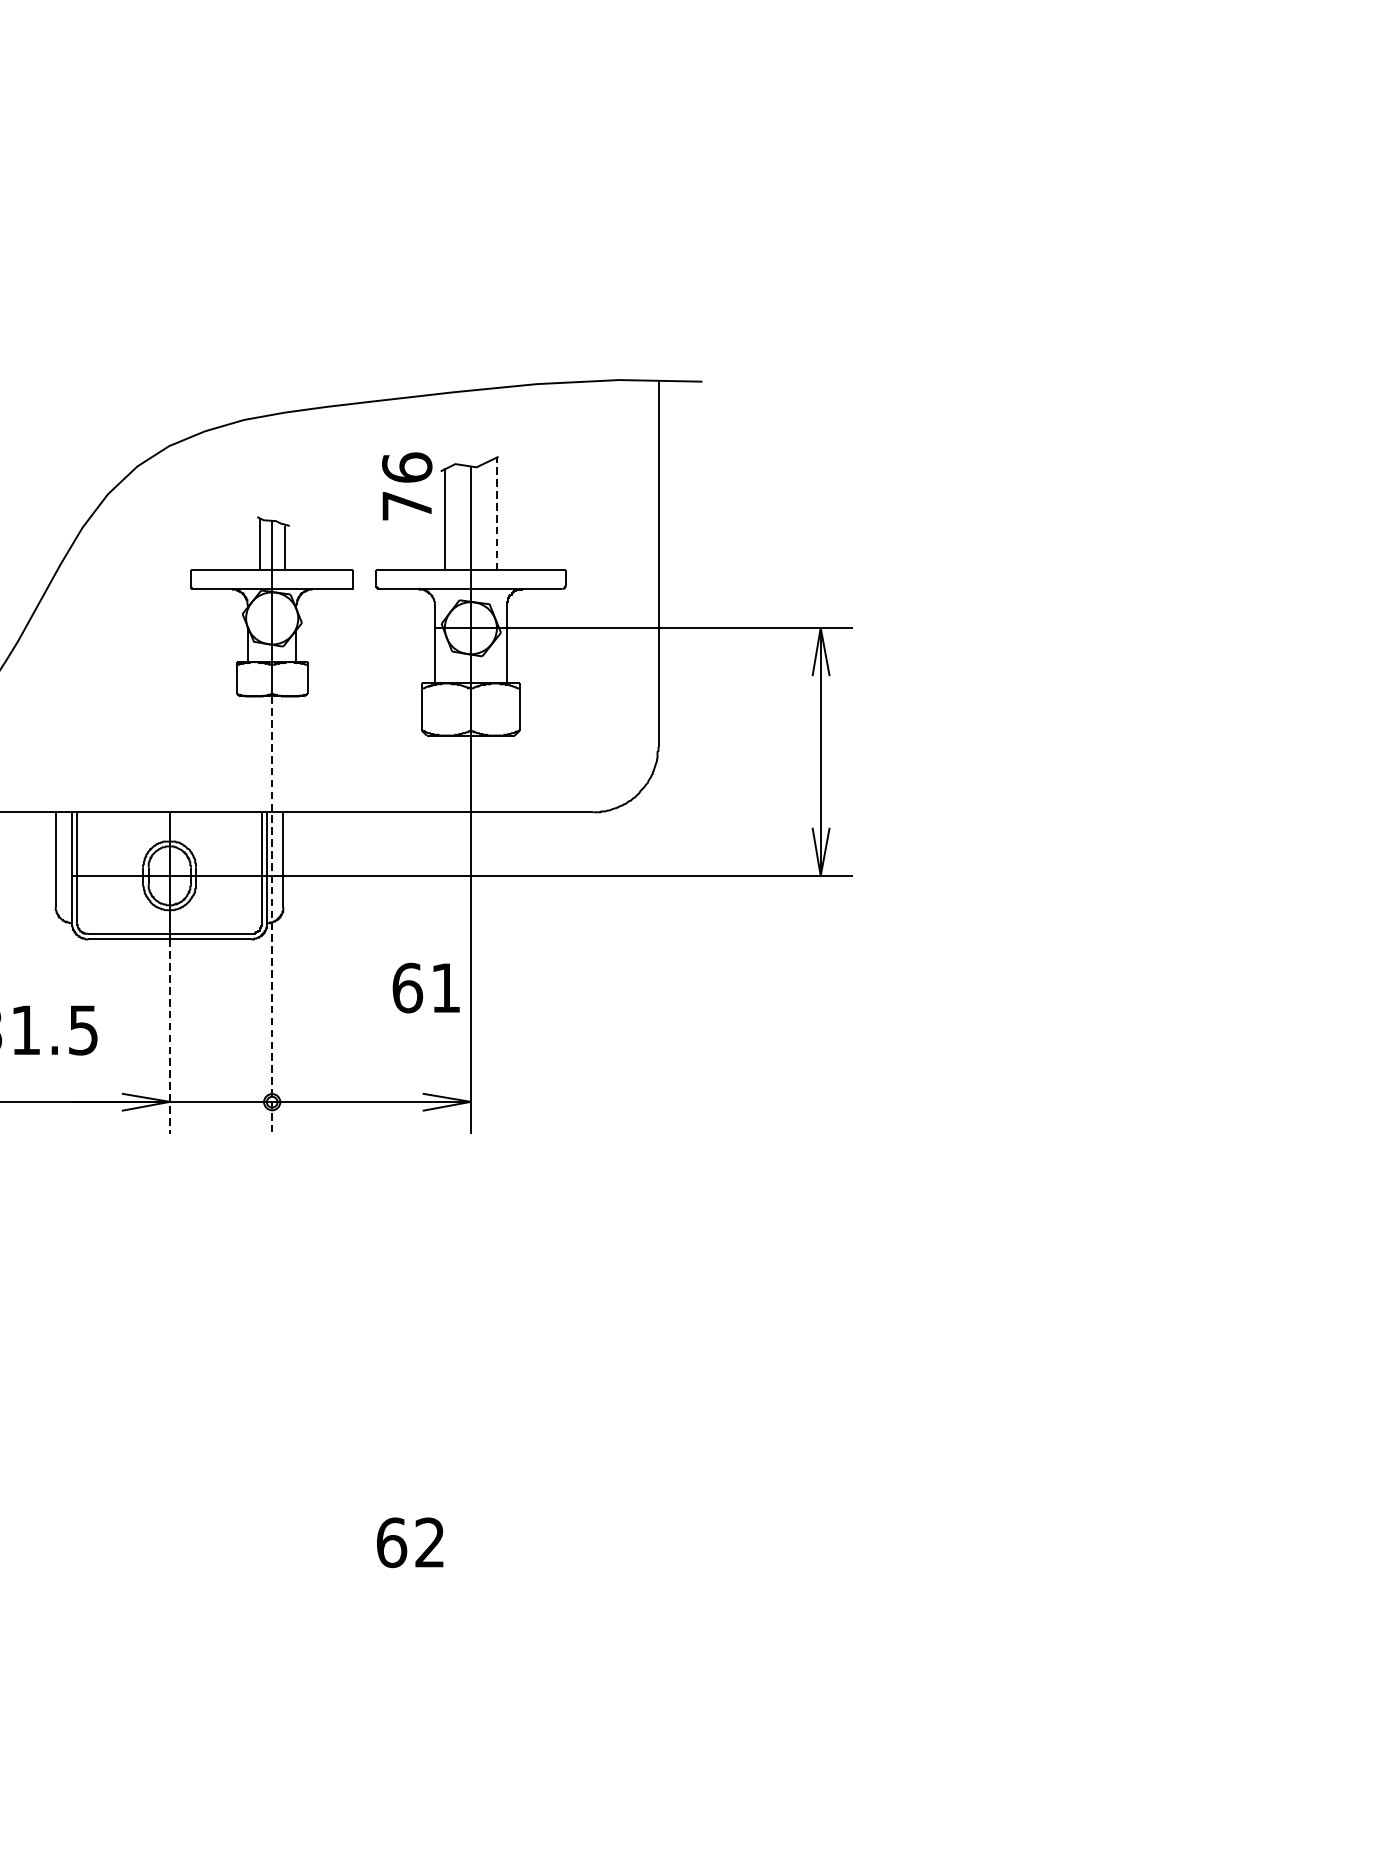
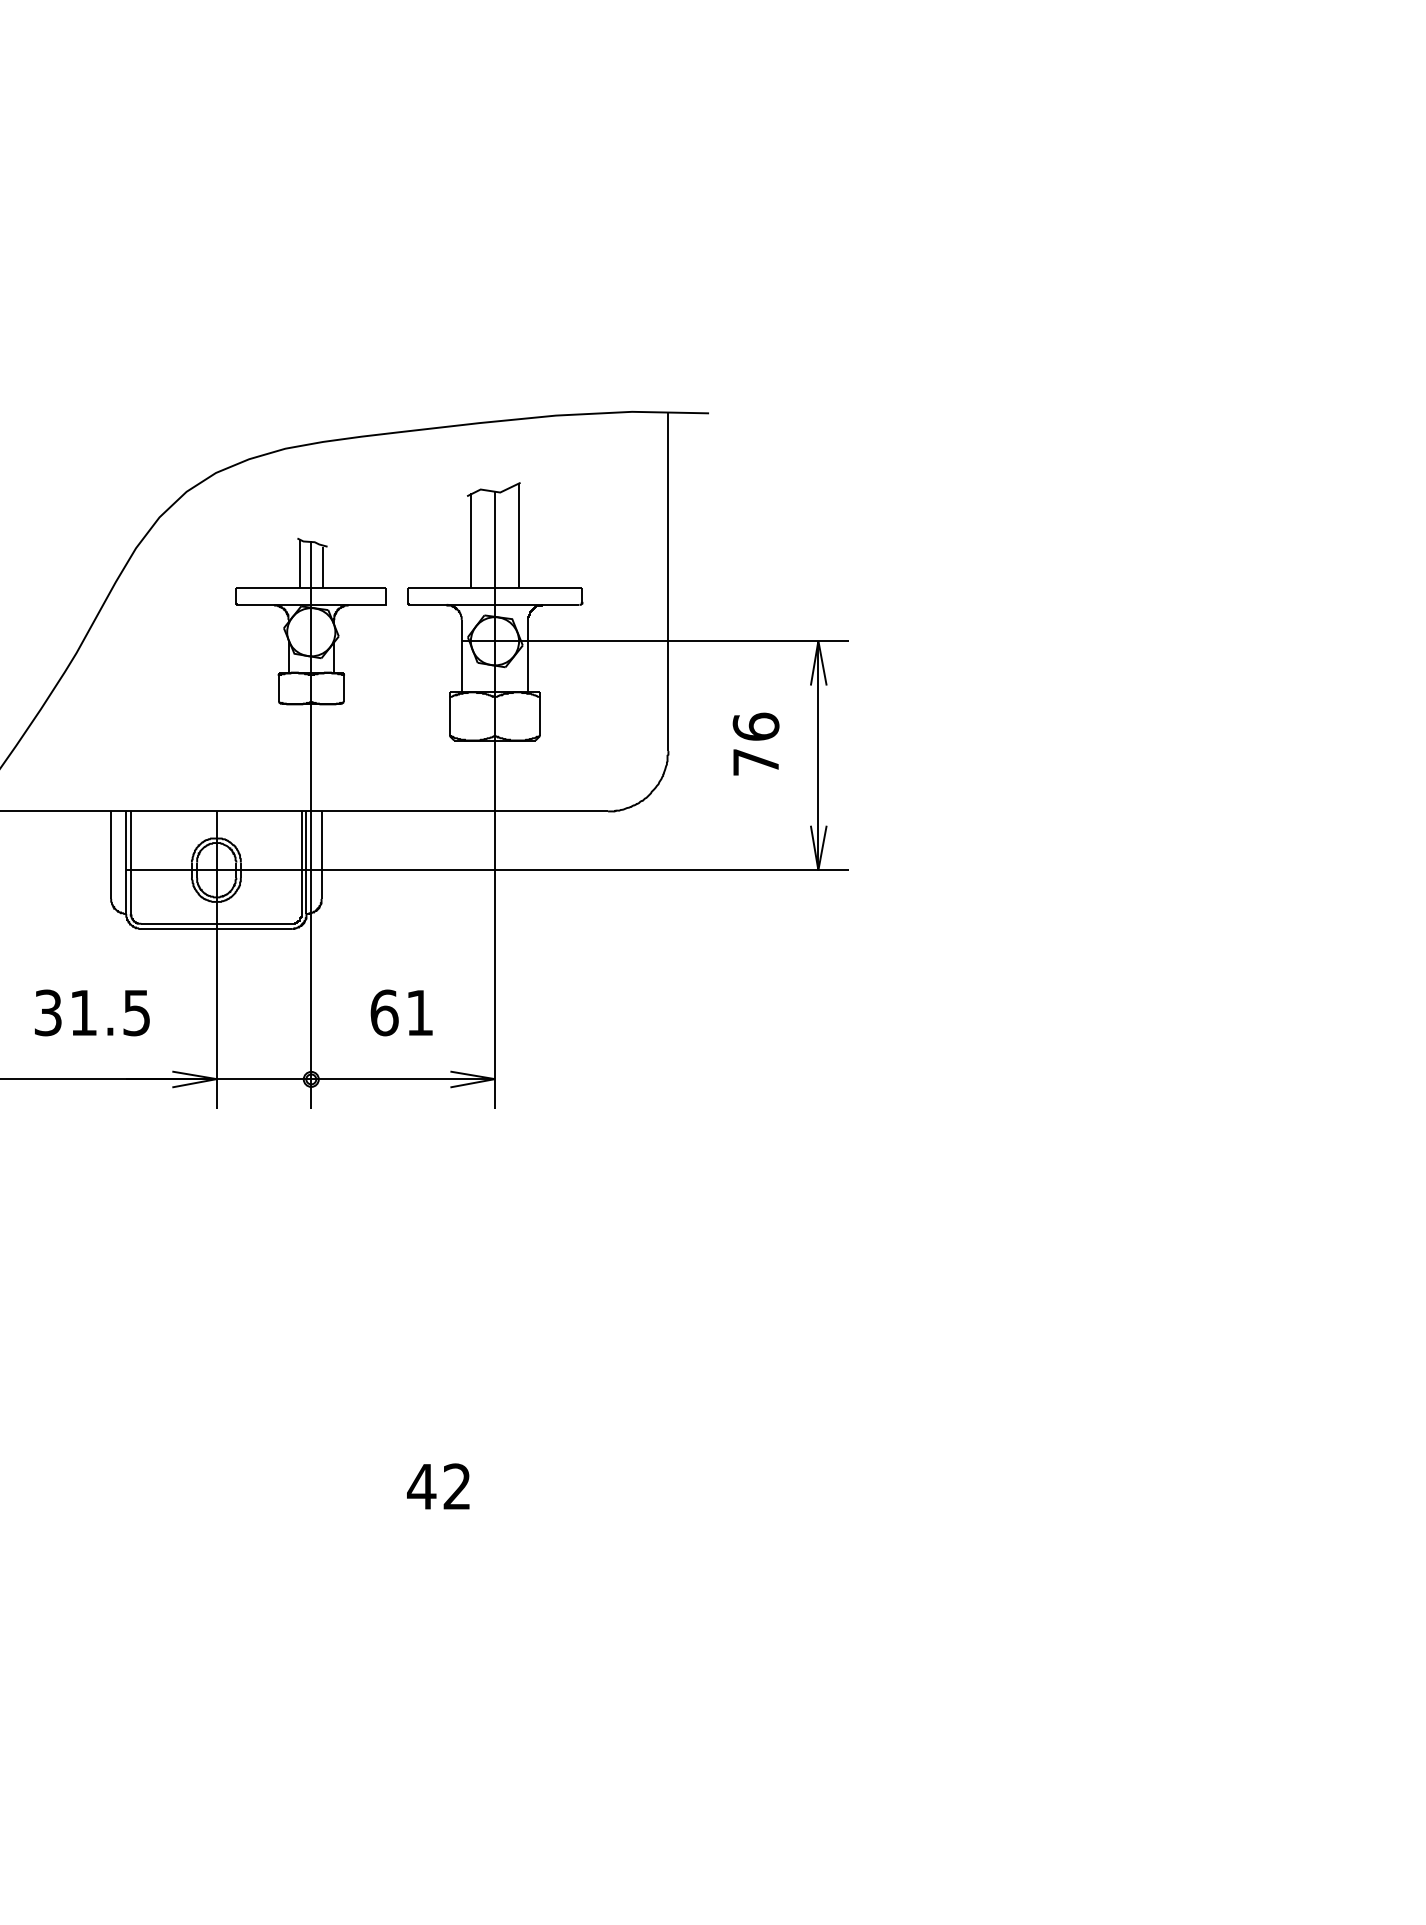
text: (406, 485) -> (755, 743), moved
line: (497, 513) -> (519, 535), dashed -> solid
line: (272, 916) -> (311, 907), dashed -> solid
text: (426, 987) -> (401, 1012), moved
line: (169, 1037) -> (216, 1019), dashed -> solid
text: (391, 1542) -> (421, 1486), 62 -> 42

